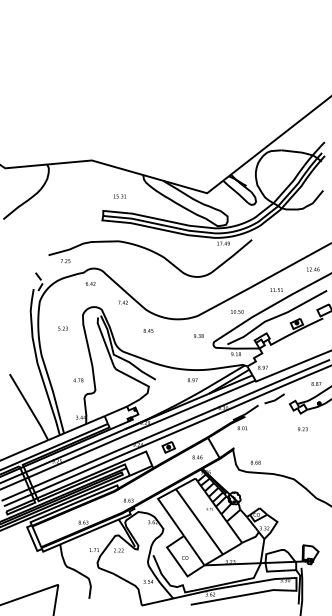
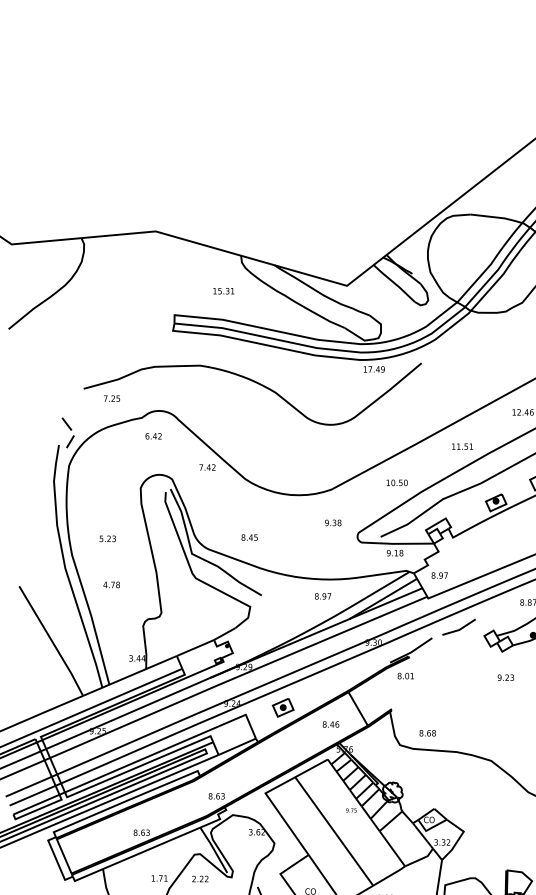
text: (120, 196) -> (224, 291), moved
text: (62, 328) -> (106, 538), moved
text: (148, 330) -> (249, 536), moved
text: (78, 380) -> (111, 585), moved

